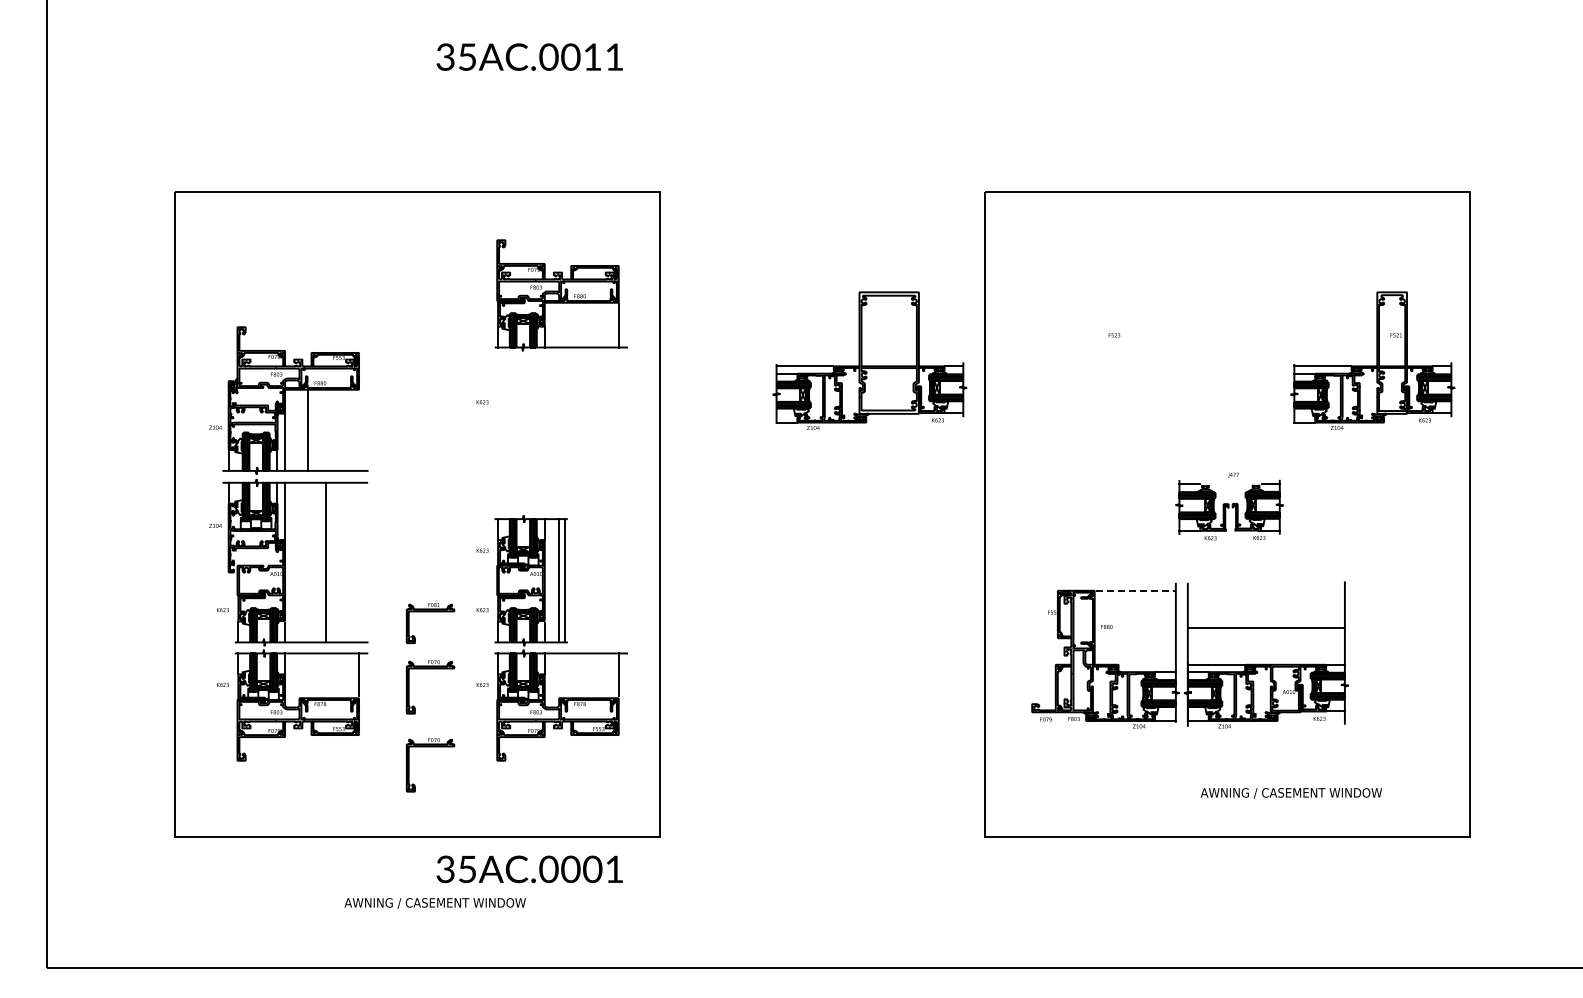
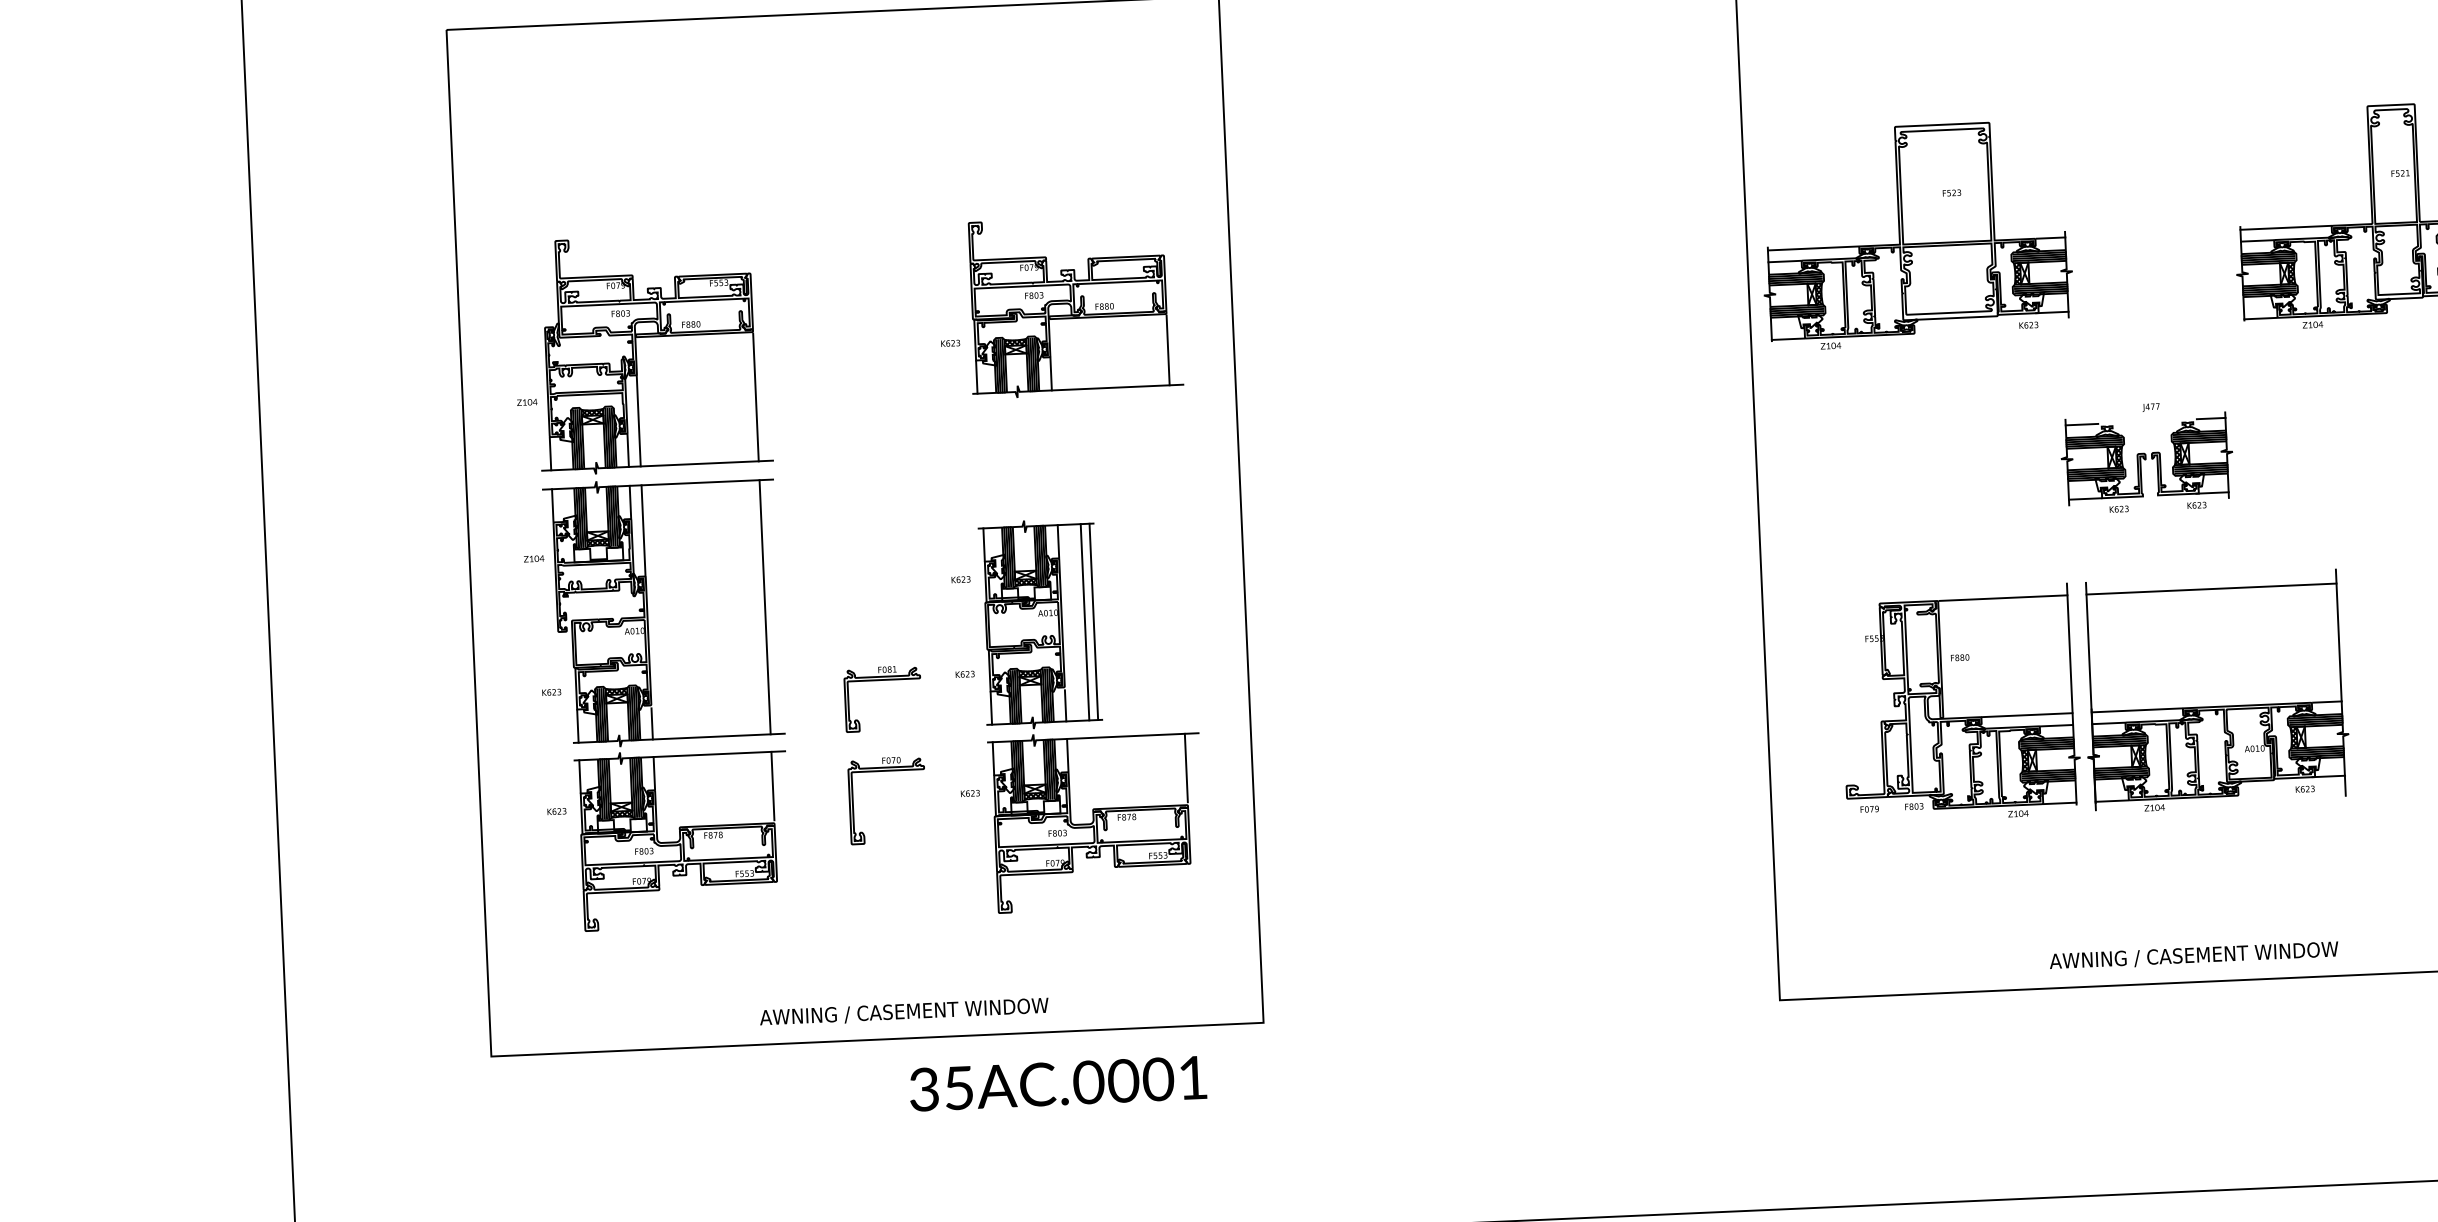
part: (560, 295) -> (1073, 306), moved
part: (869, 360) -> (1915, 234), moved
line: (308, 430) -> (756, 396), moved
line: (326, 562) -> (765, 607), moved
line: (1136, 590) -> (2004, 597), dashed -> solid
line: (1265, 627) -> (2210, 588), moved
line: (1146, 664) -> (2025, 714), added
part: (430, 747) -> (891, 896), removed
text: (1290, 793) -> (2192, 956), moved
text: (434, 903) -> (903, 1012), moved

